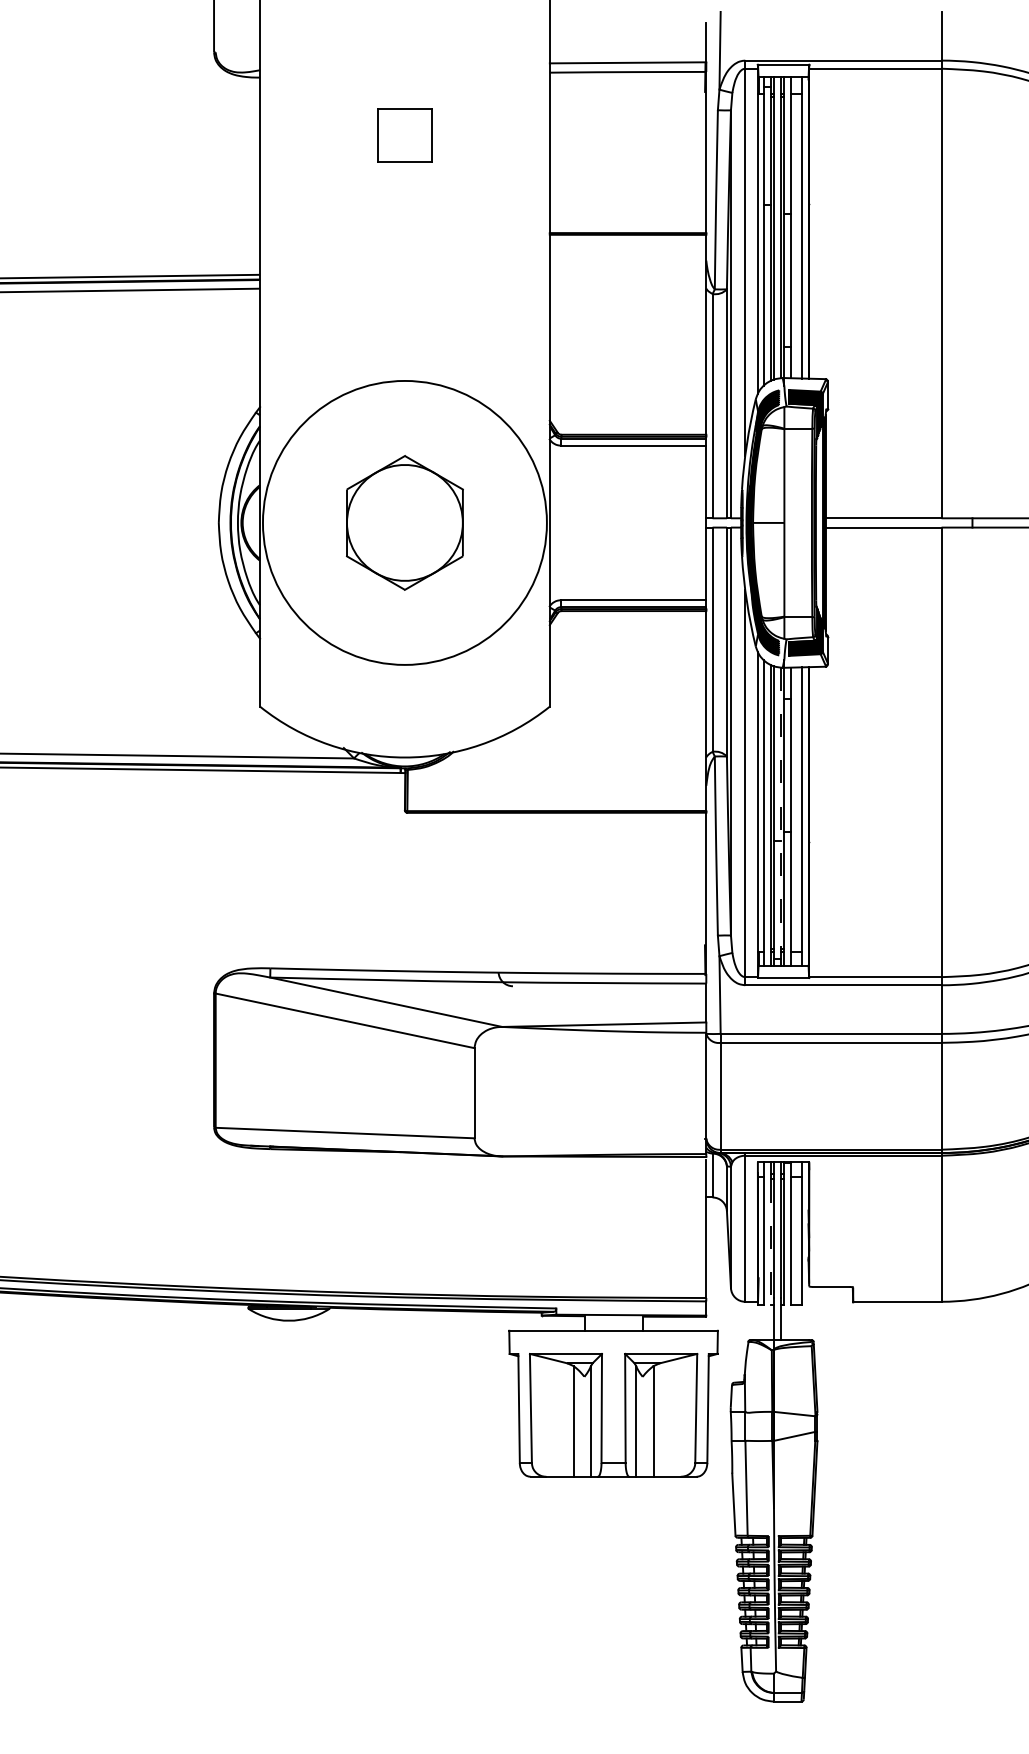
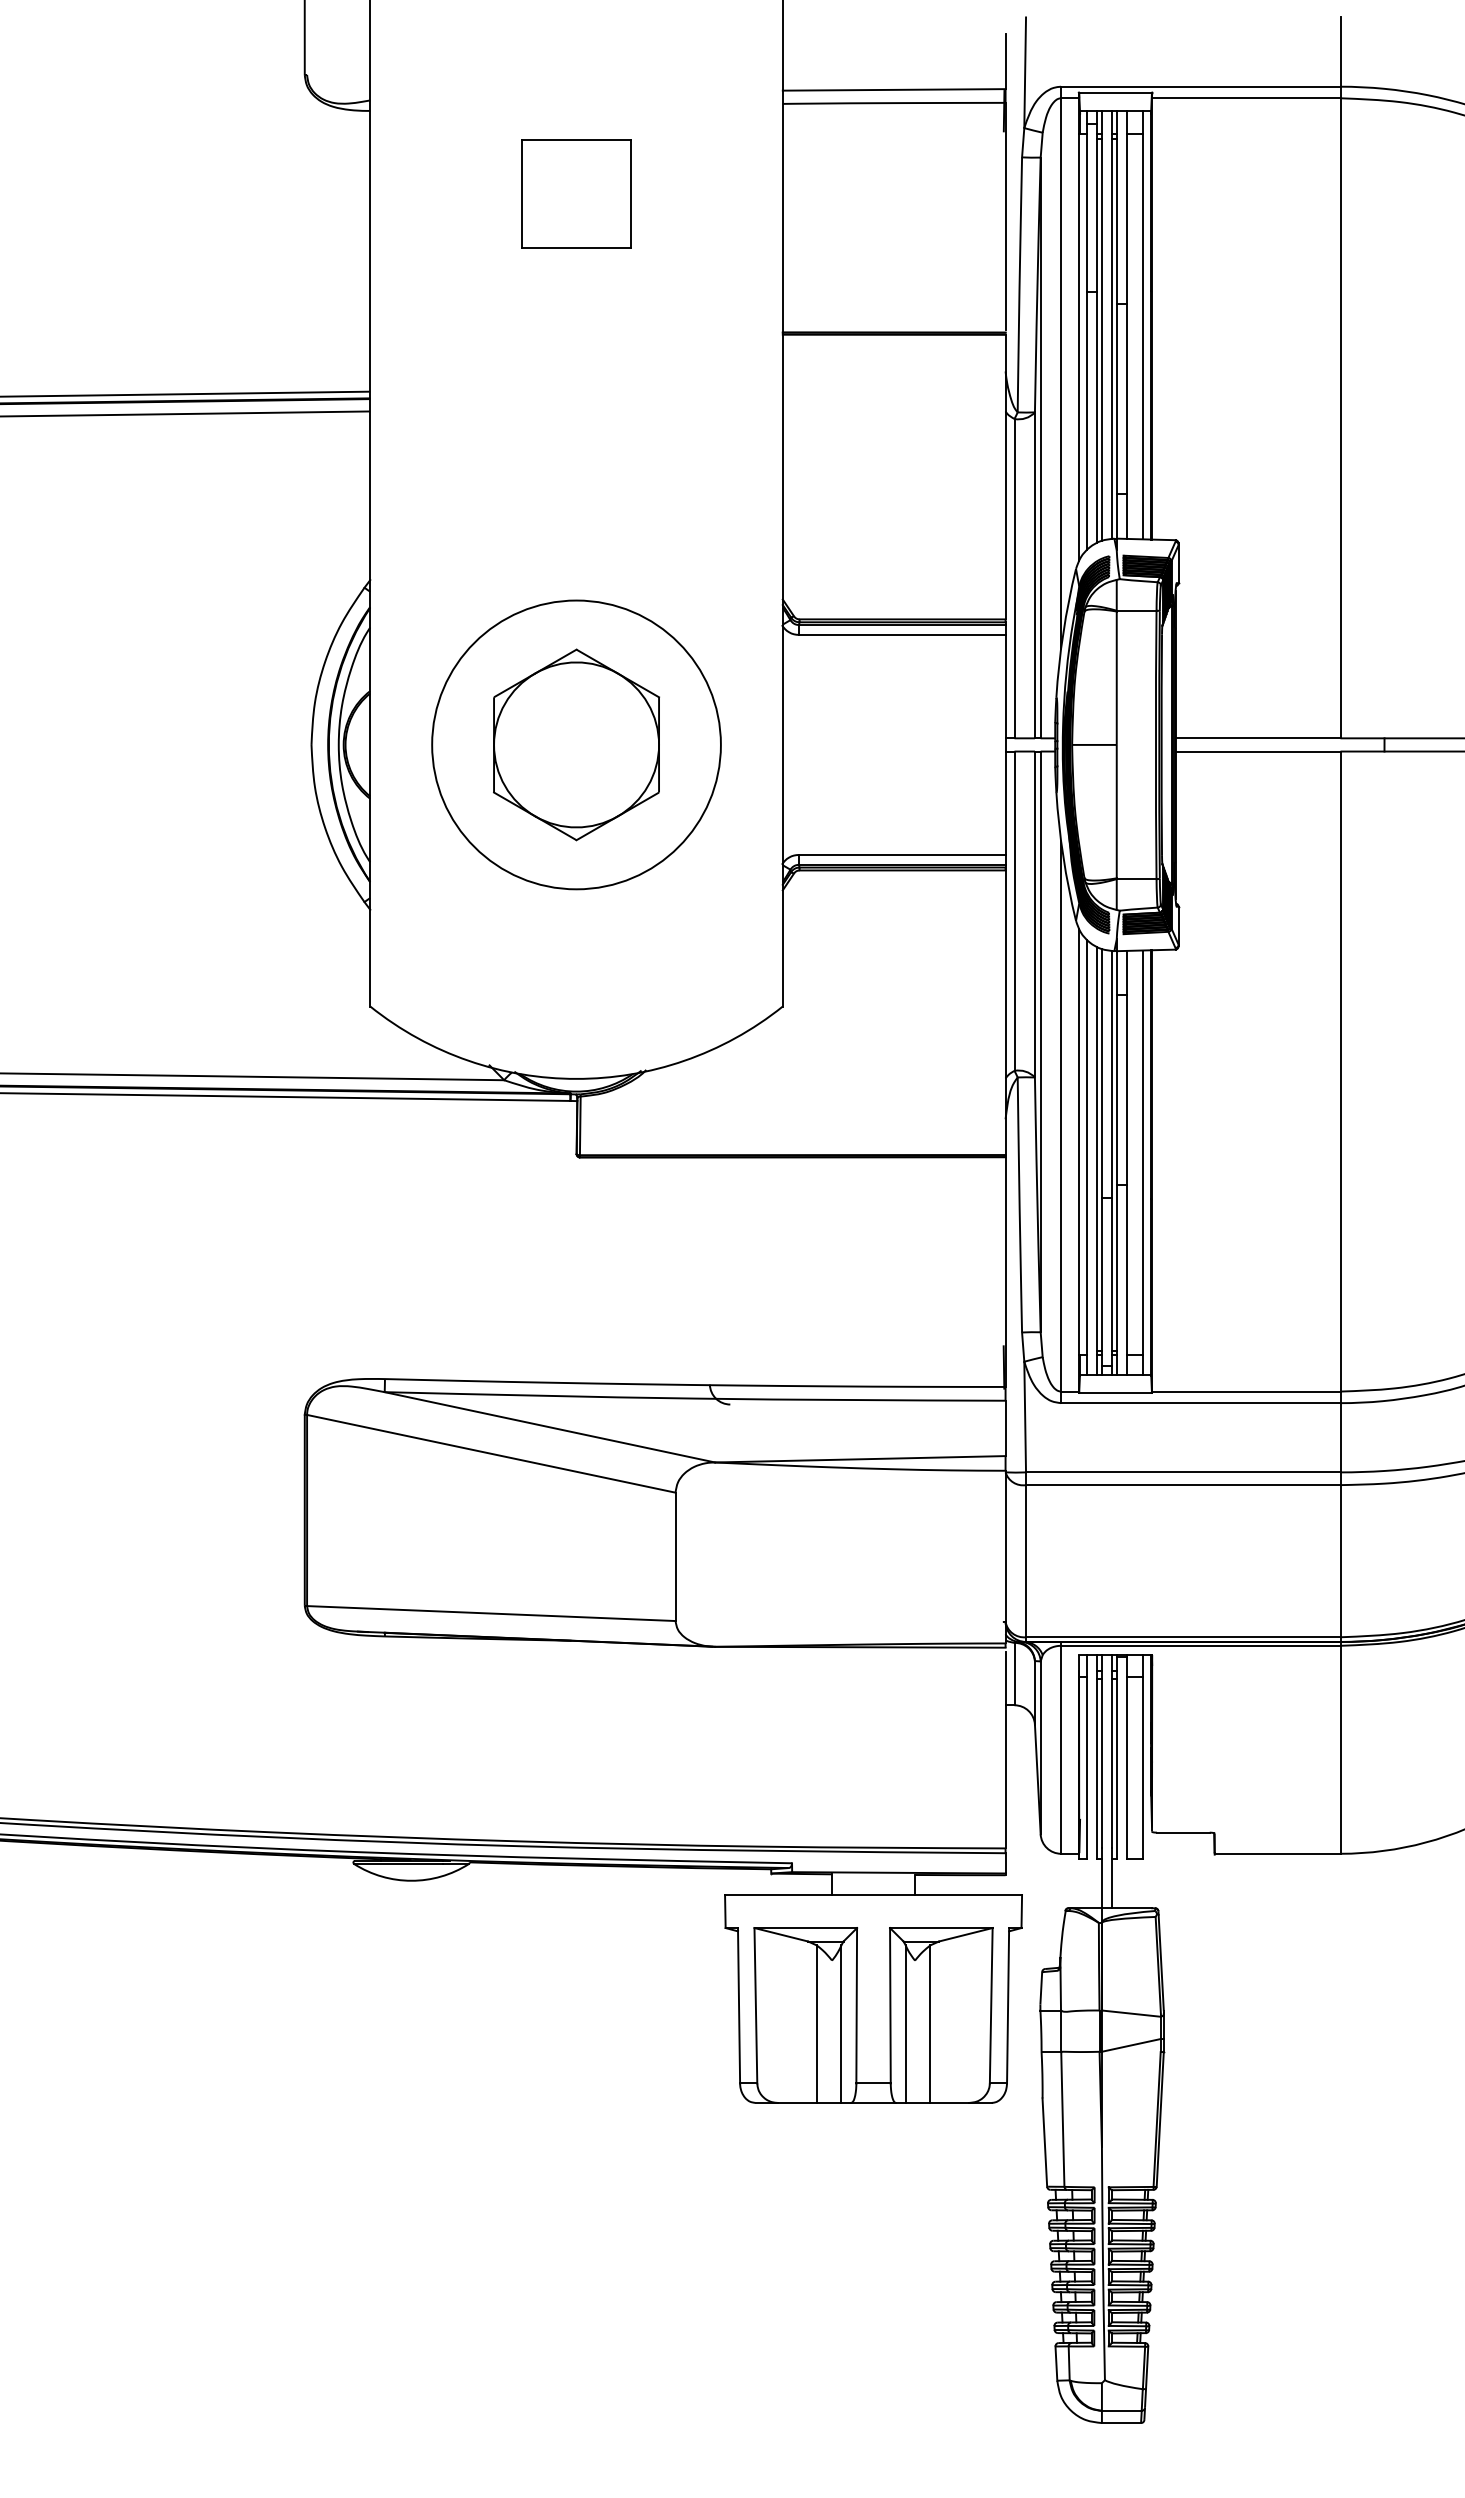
part: (404, 135) -> (576, 193), size x1.43
circle: (404, 522) -> (576, 744), size x0.71
line: (780, 808) -> (1111, 1151), dashed -> solid
line: (770, 1242) -> (1097, 1769), dashed -> solid

